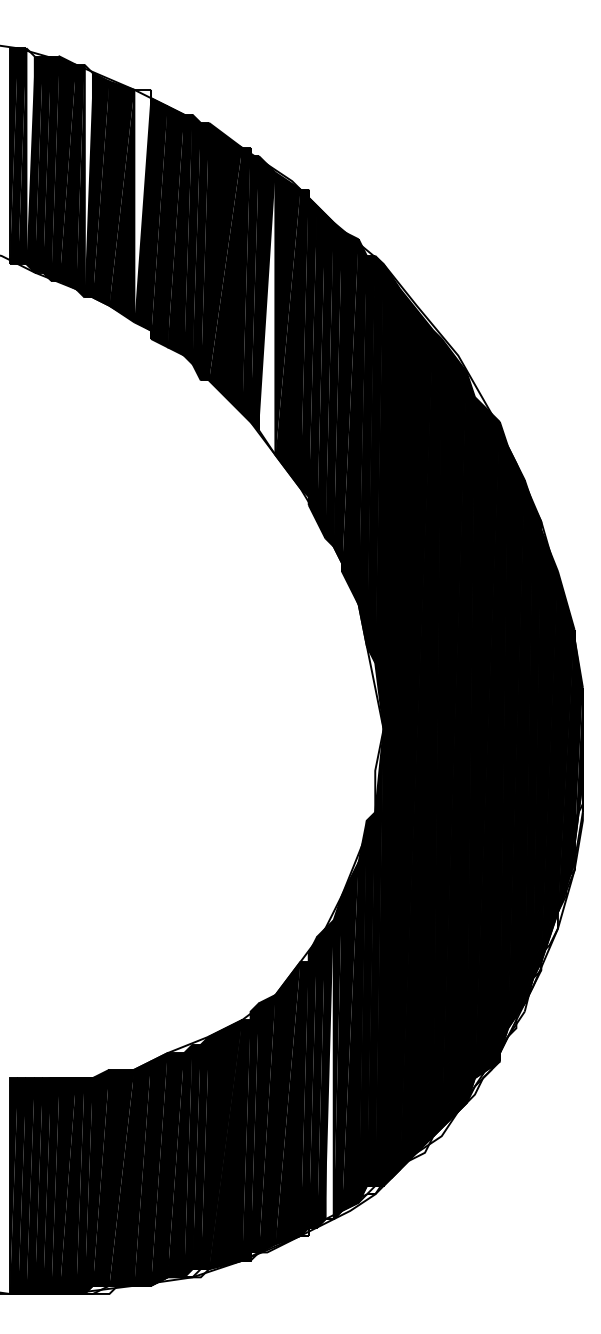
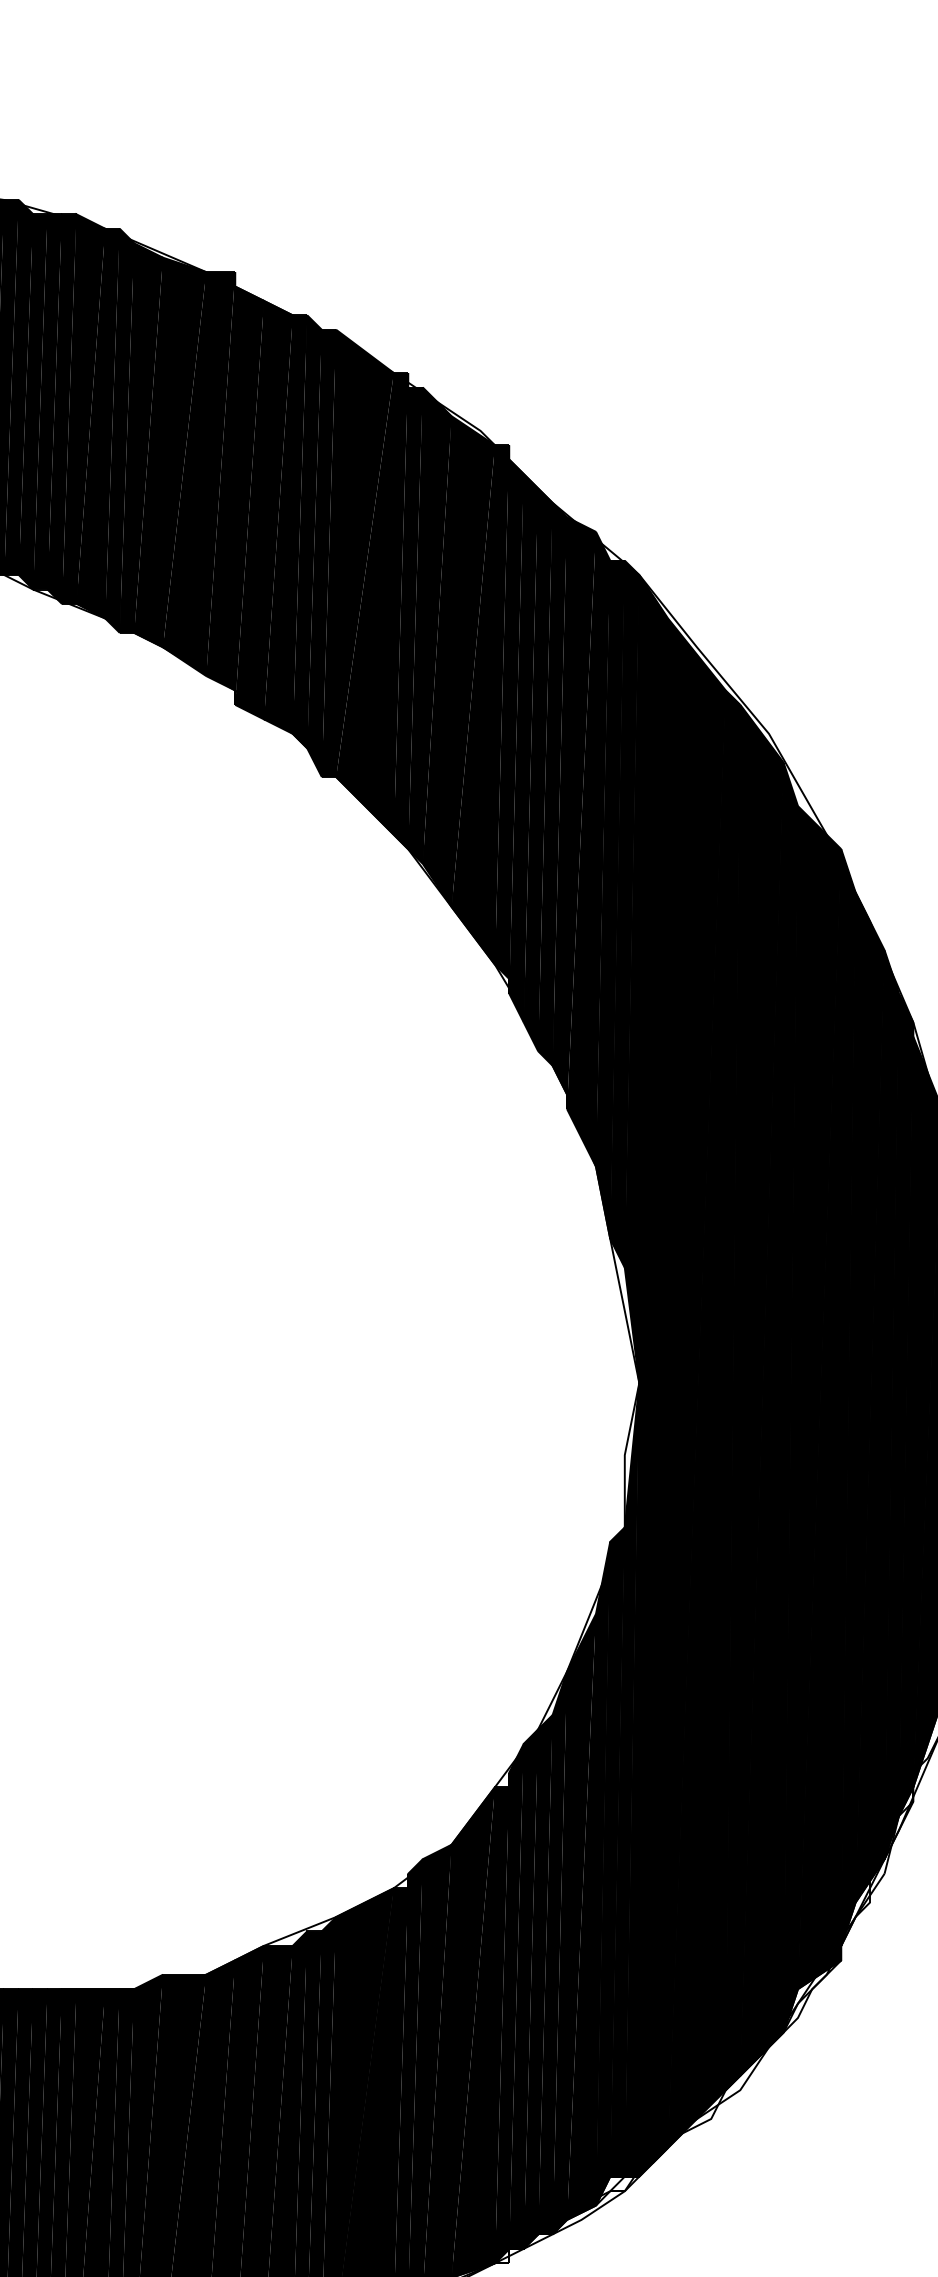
fill: (30, 156) -> (25, 387), added
fill: (88, 180) -> (126, 429), added
fill: (142, 205) -> (220, 473), added
fill: (267, 313) -> (437, 660), added
fill: (329, 1069) -> (545, 1974), added

